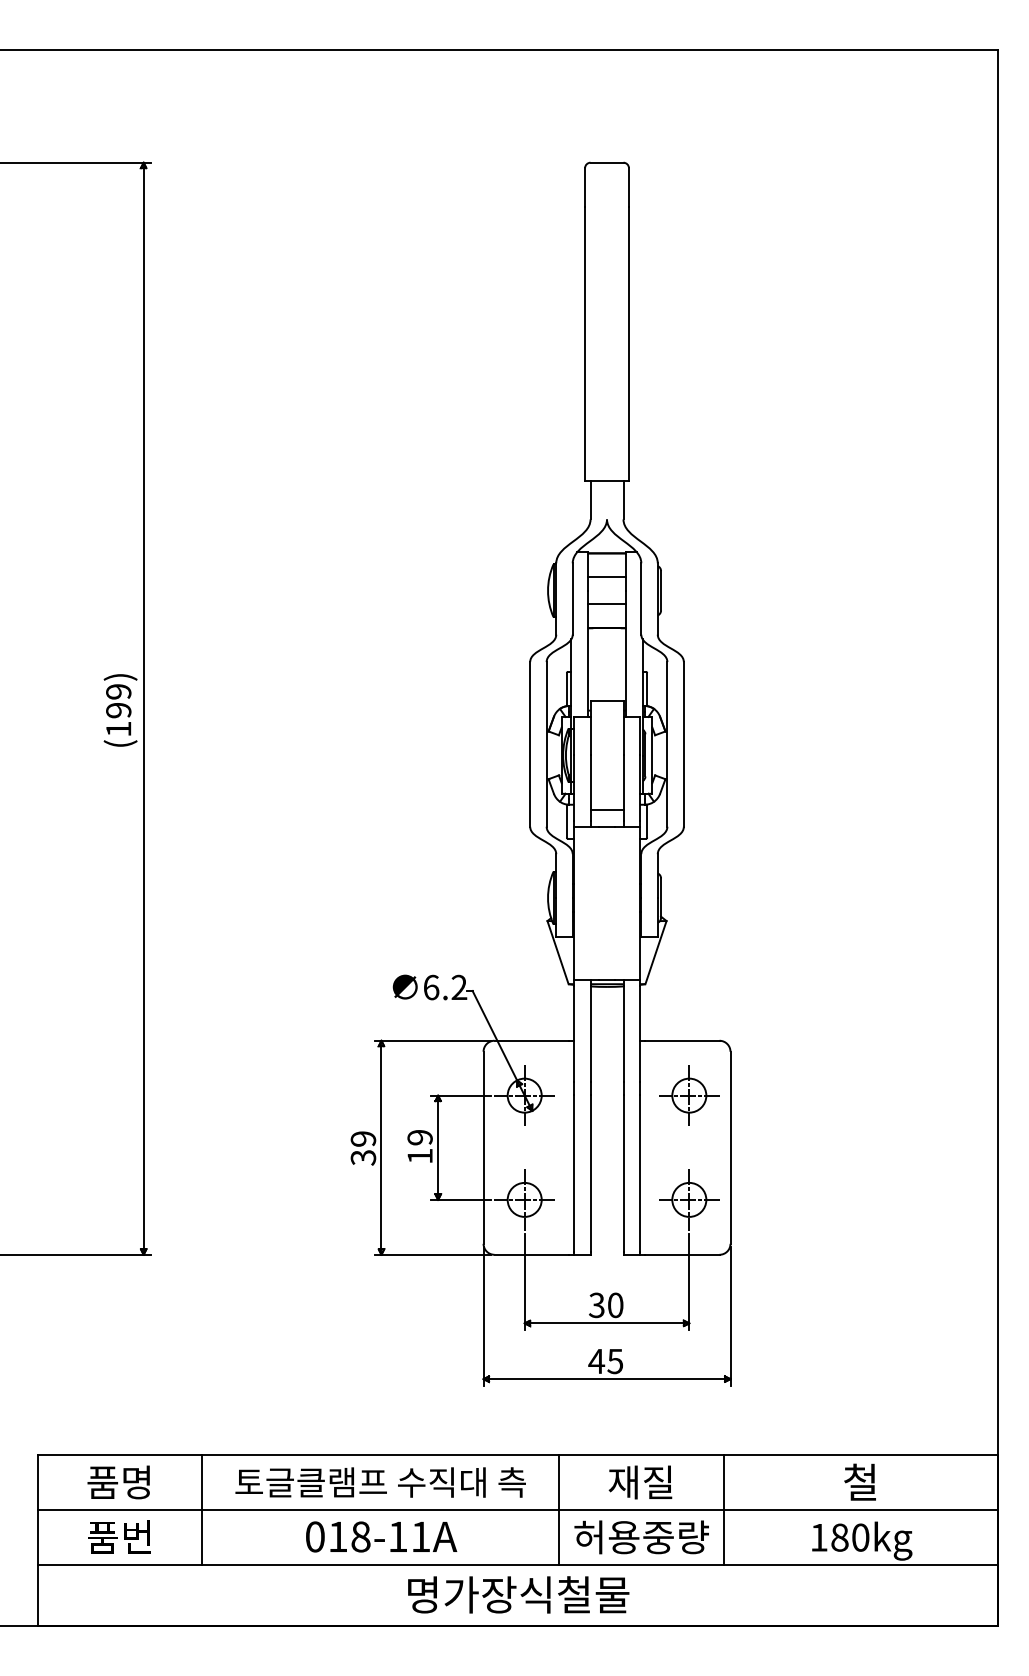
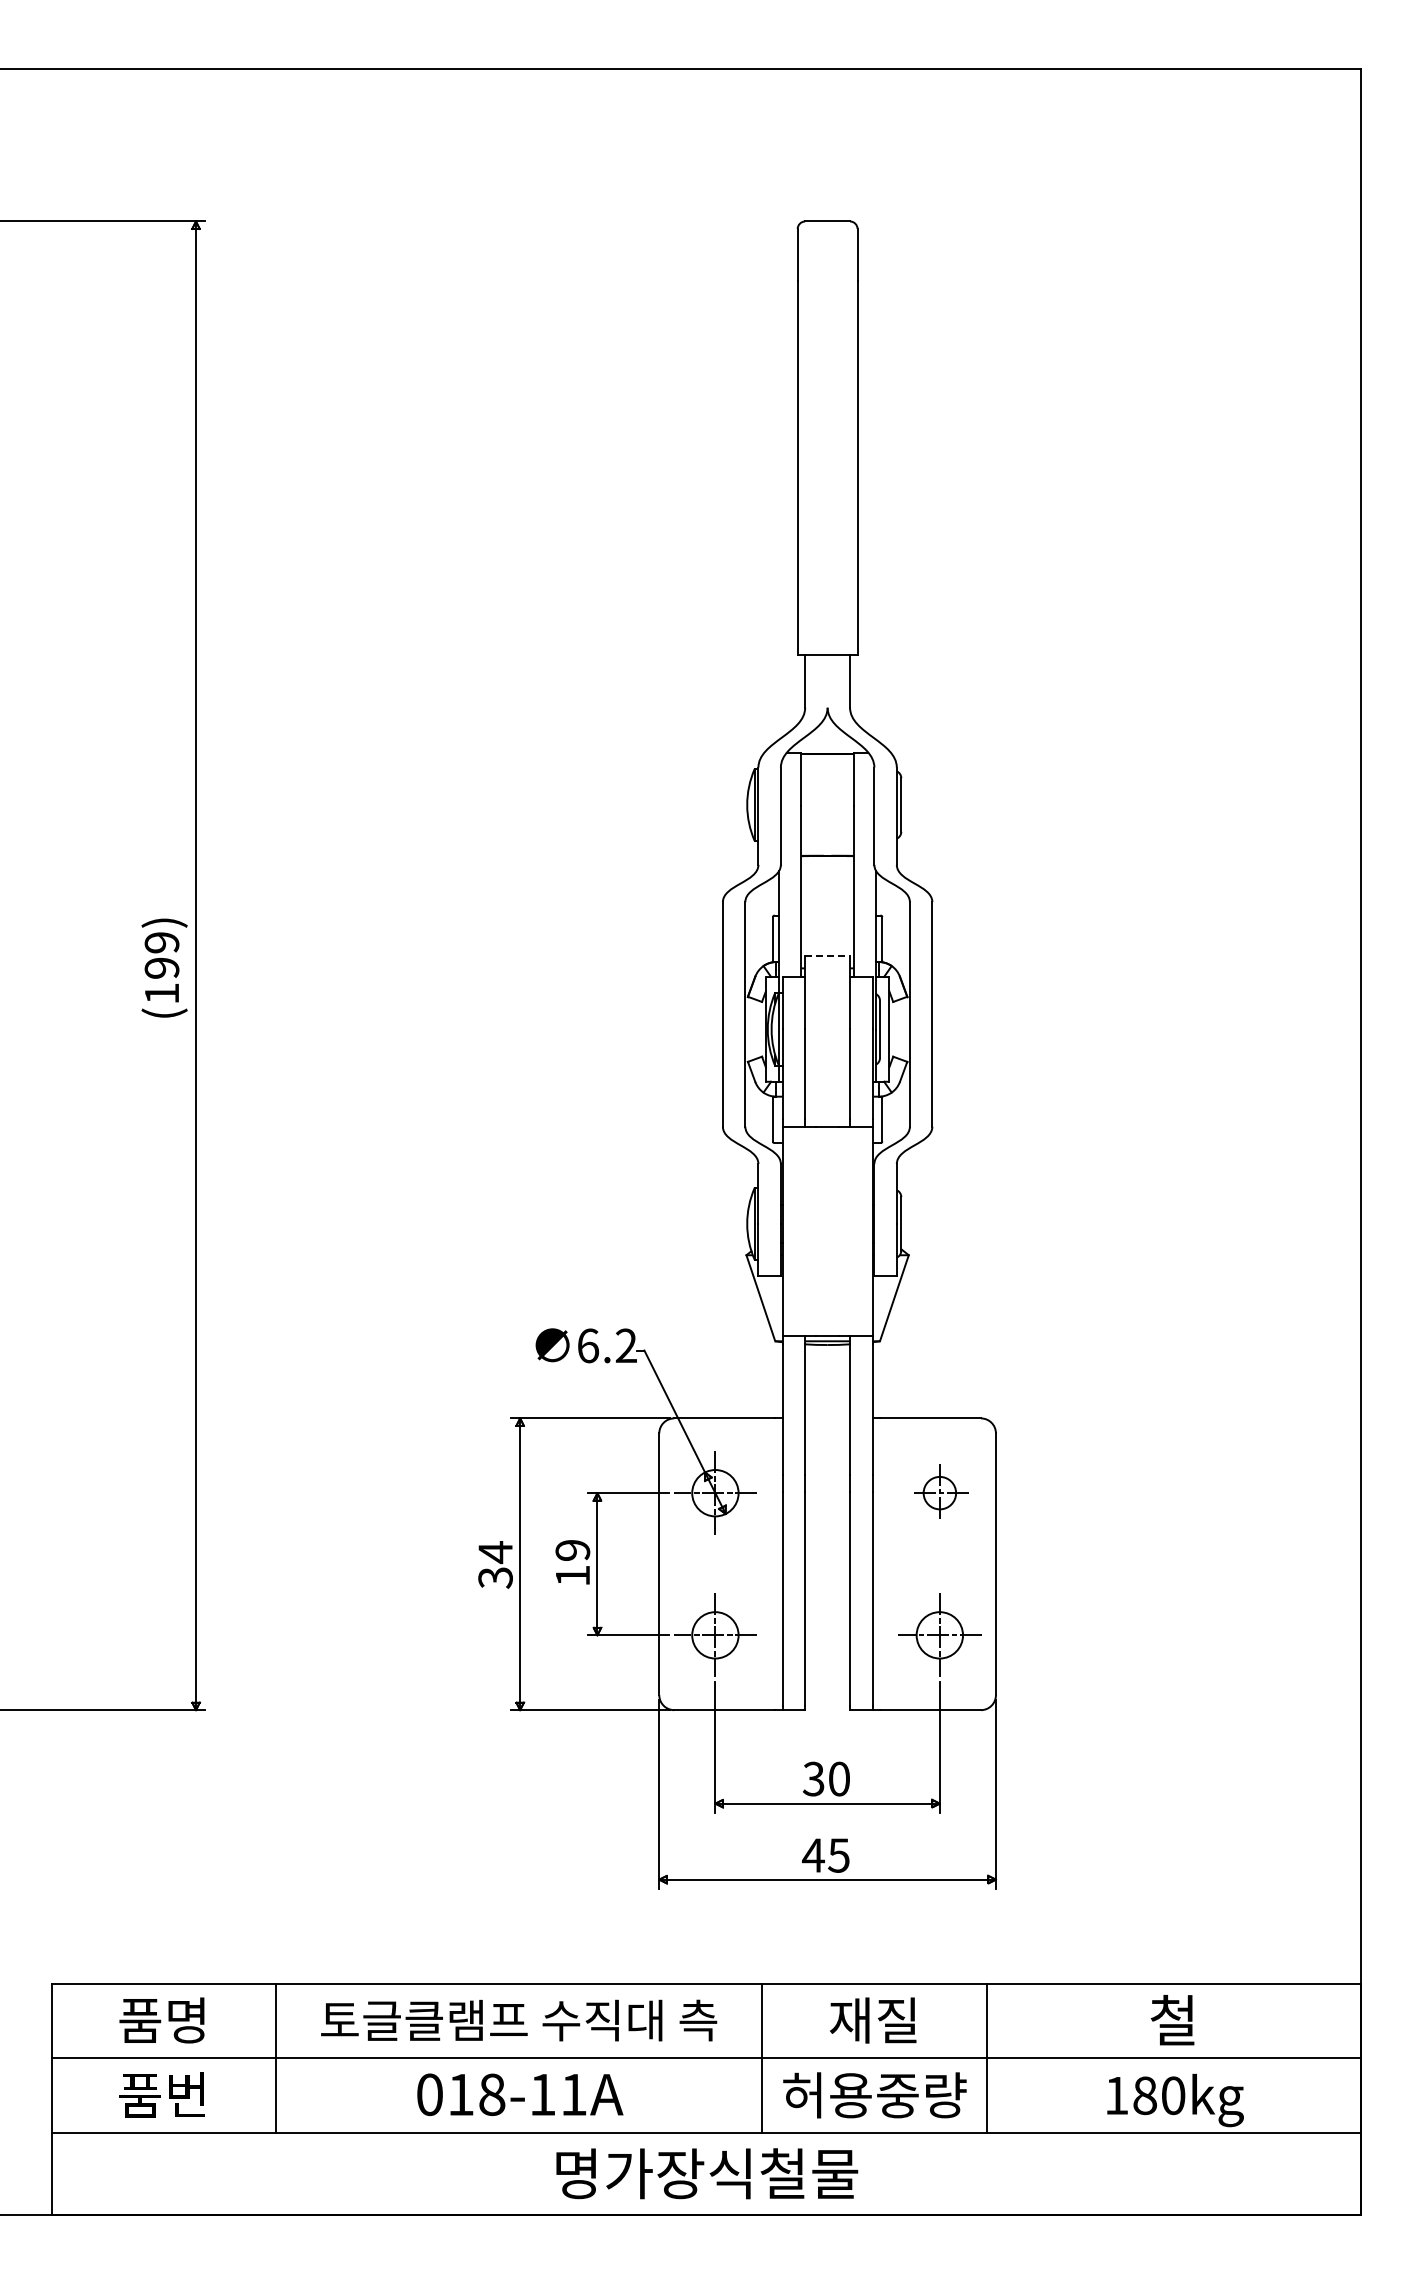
line: (606, 577) -> (827, 786), removed
line: (606, 604) -> (827, 823), removed
line: (607, 701) -> (828, 955), solid -> dashed
line: (606, 809) -> (827, 1103), removed
part: (689, 1095) -> (939, 1492), size x0.7
text: (363, 1139) -> (495, 1552), 39 -> 34

